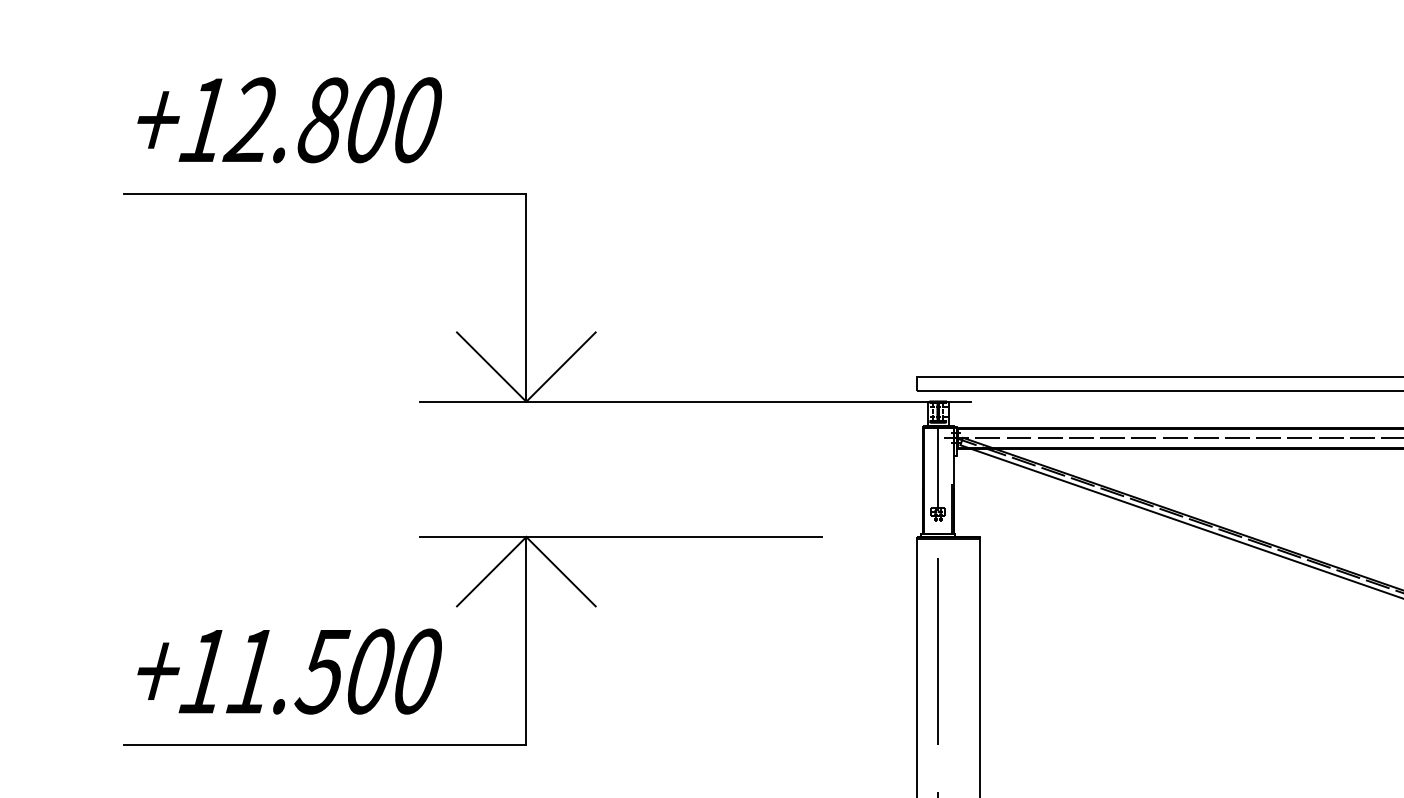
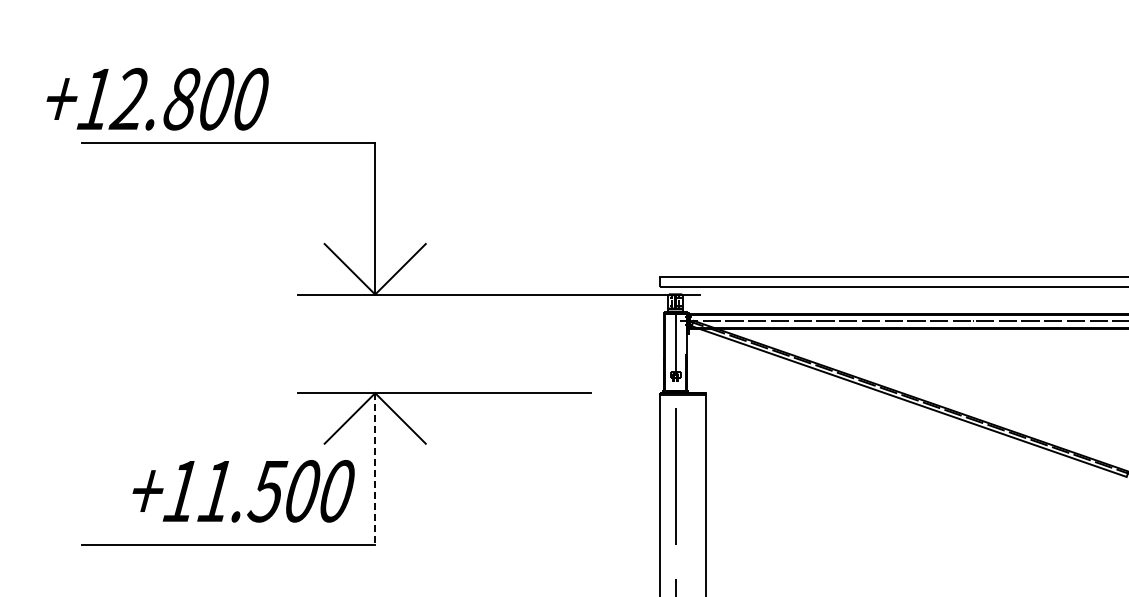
text: (289, 119) -> (157, 98), moved
line: (526, 641) -> (375, 469), solid -> dashed
text: (289, 671) -> (243, 491), moved

